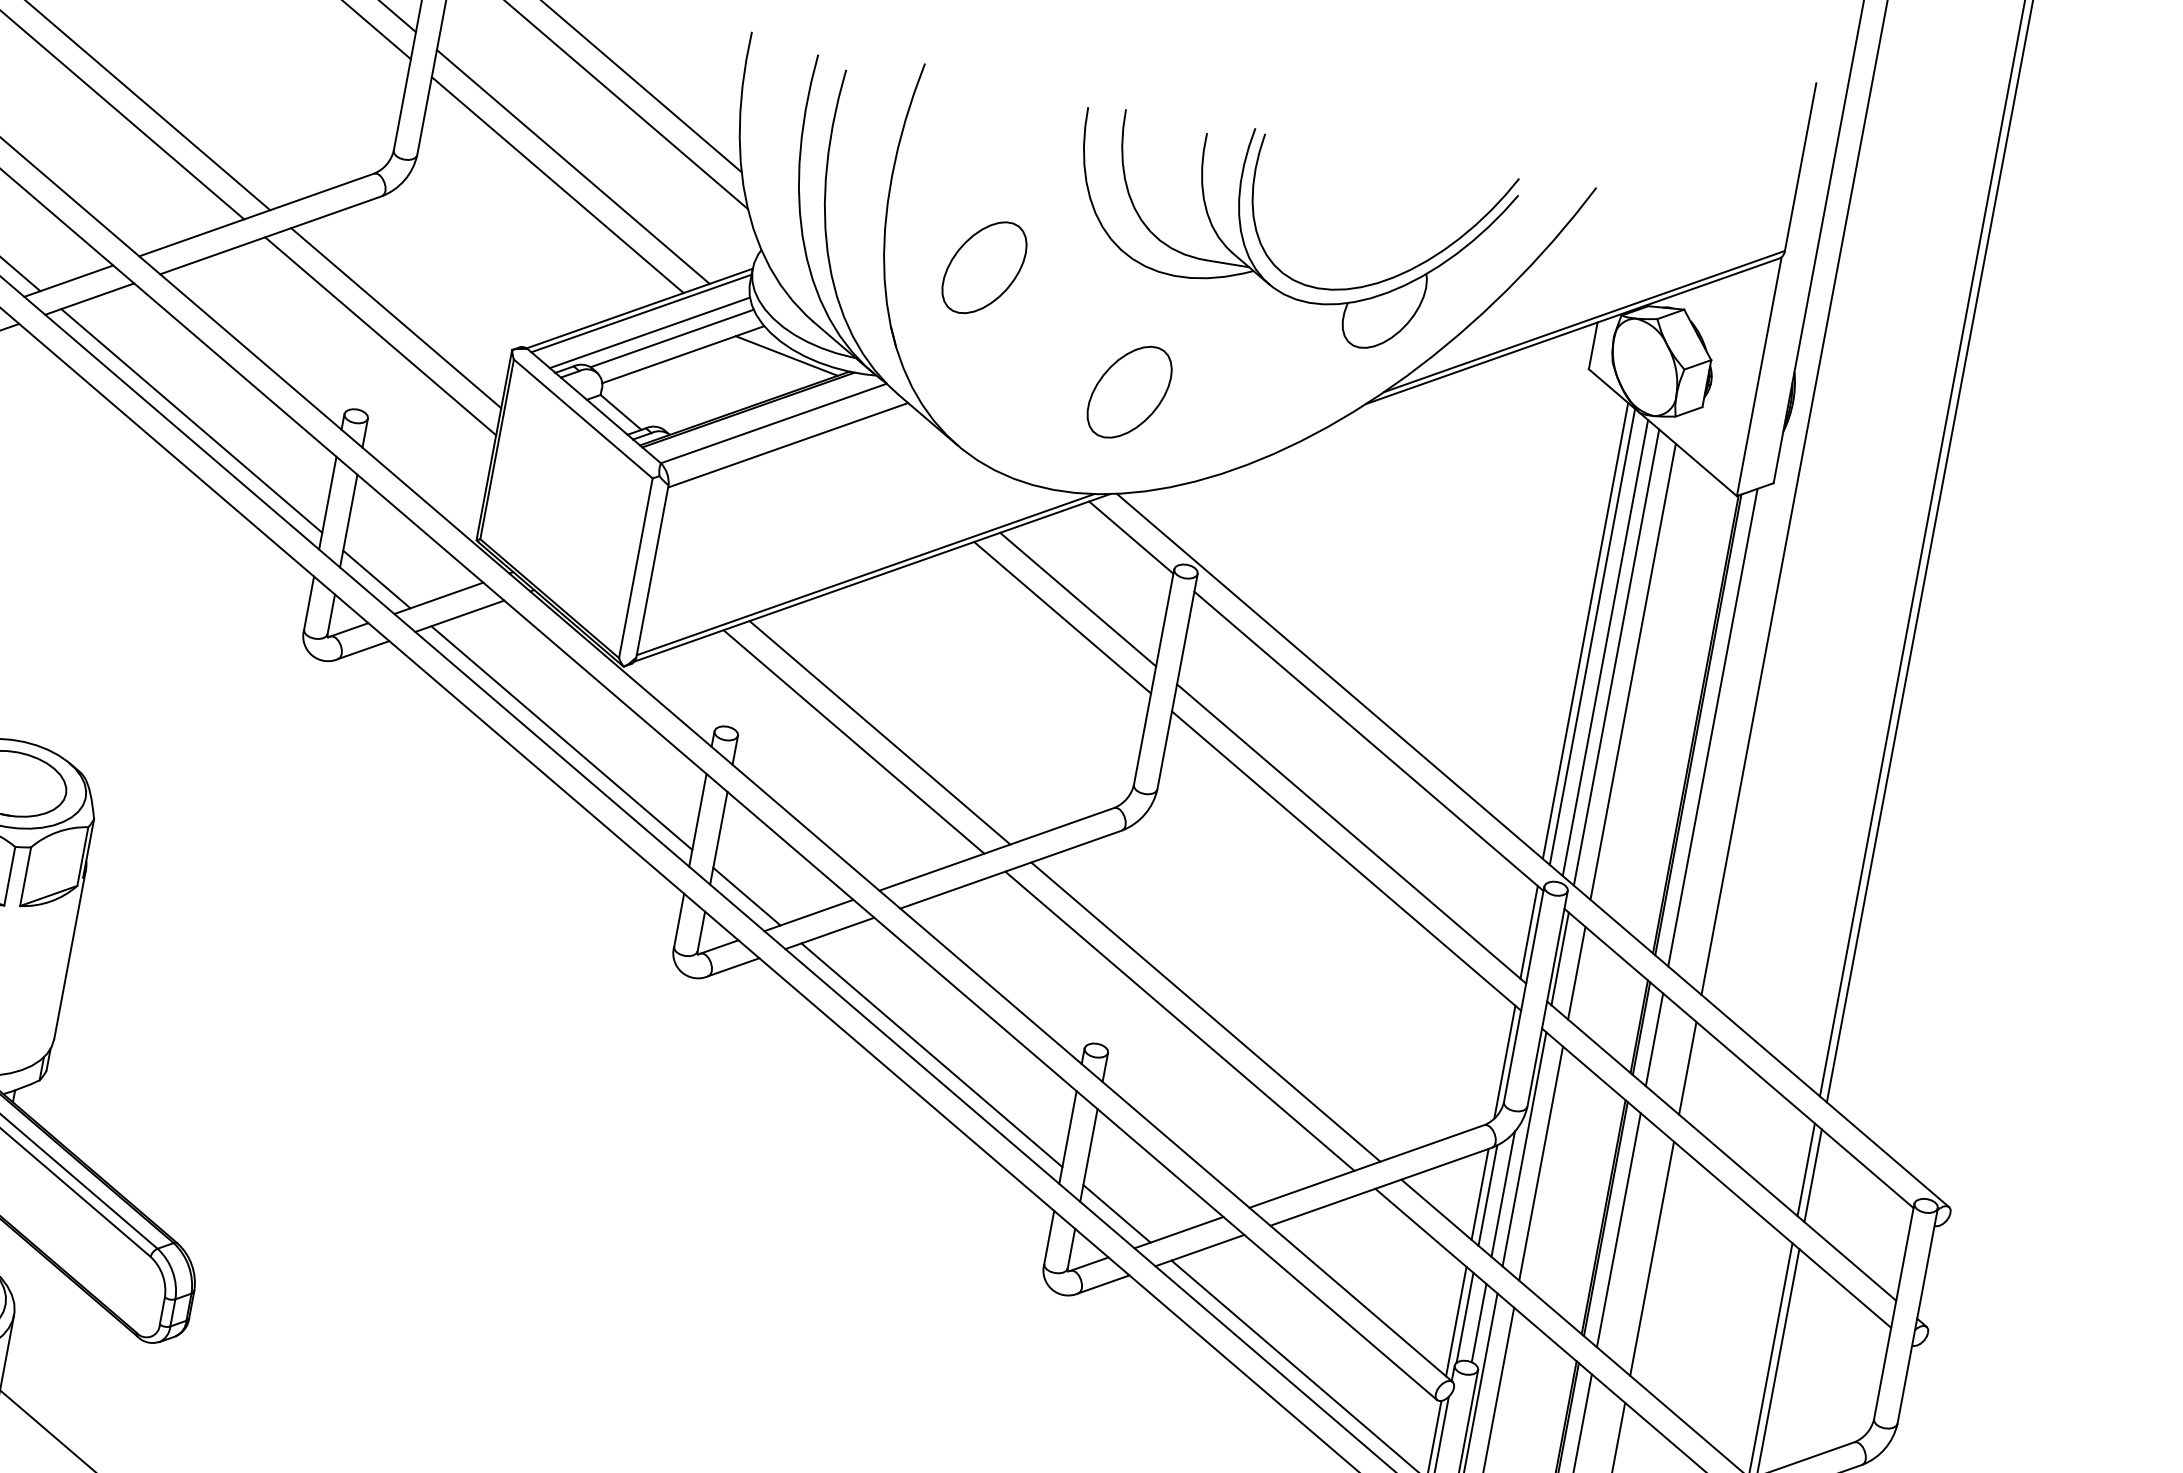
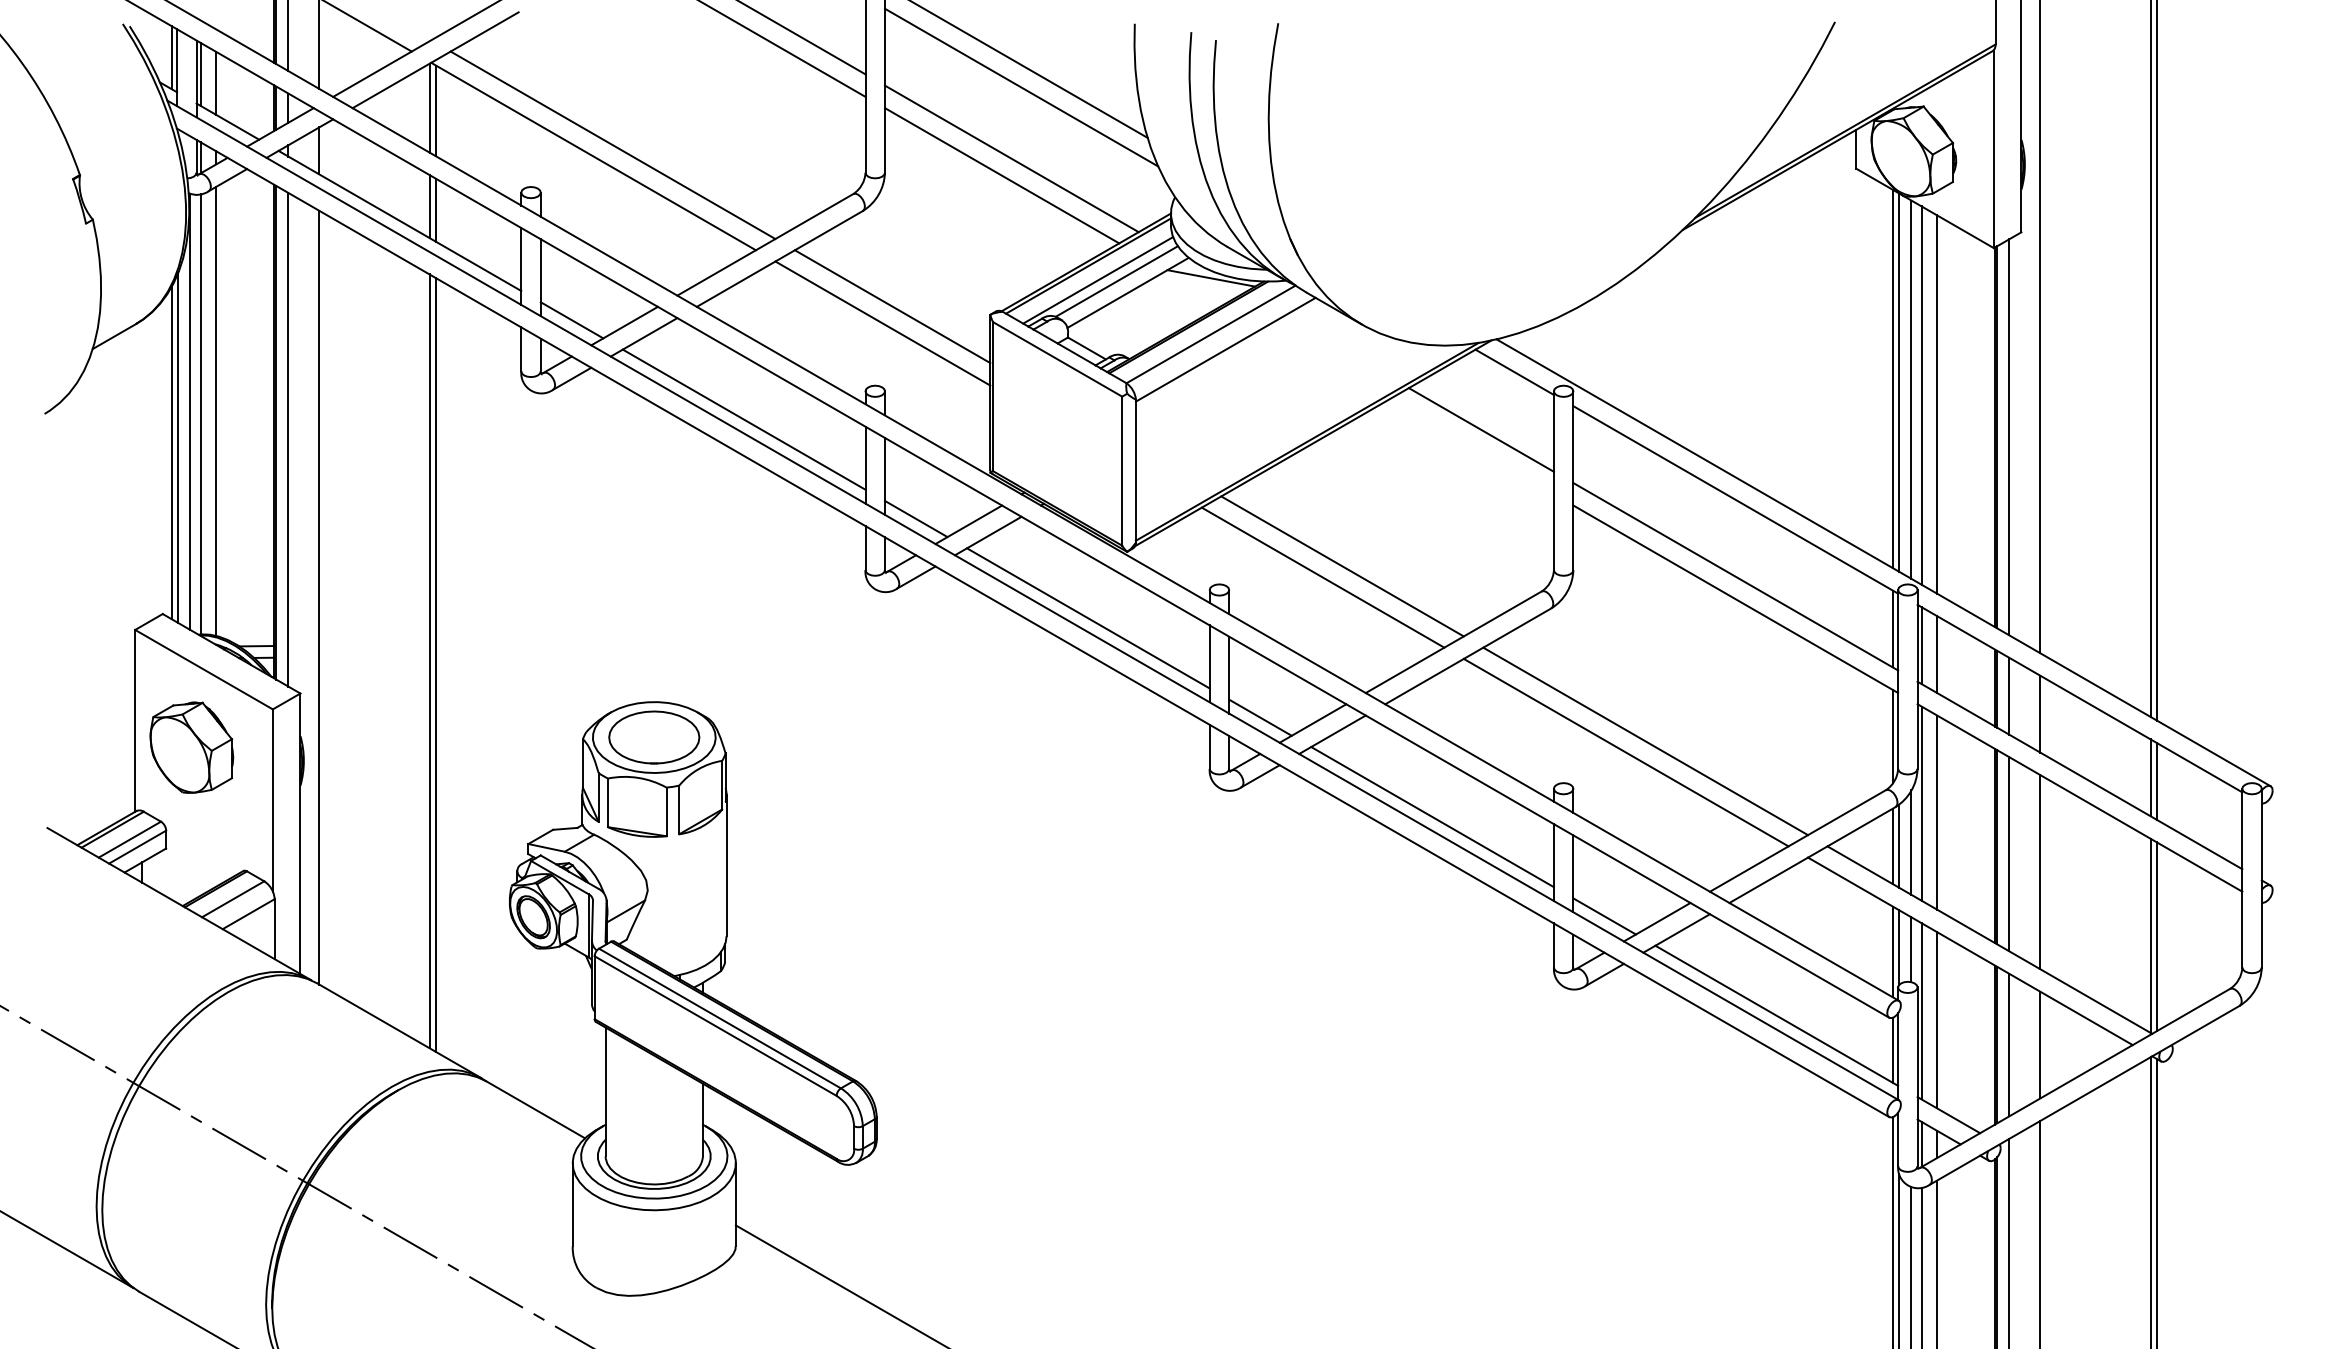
part: (1264, 248) -> (1578, 120), removed
part: (984, 267) -> (1356, 177), removed
part: (1129, 391) -> (1491, 255), removed
line: (1062, 617) -> (1471, 446), removed

